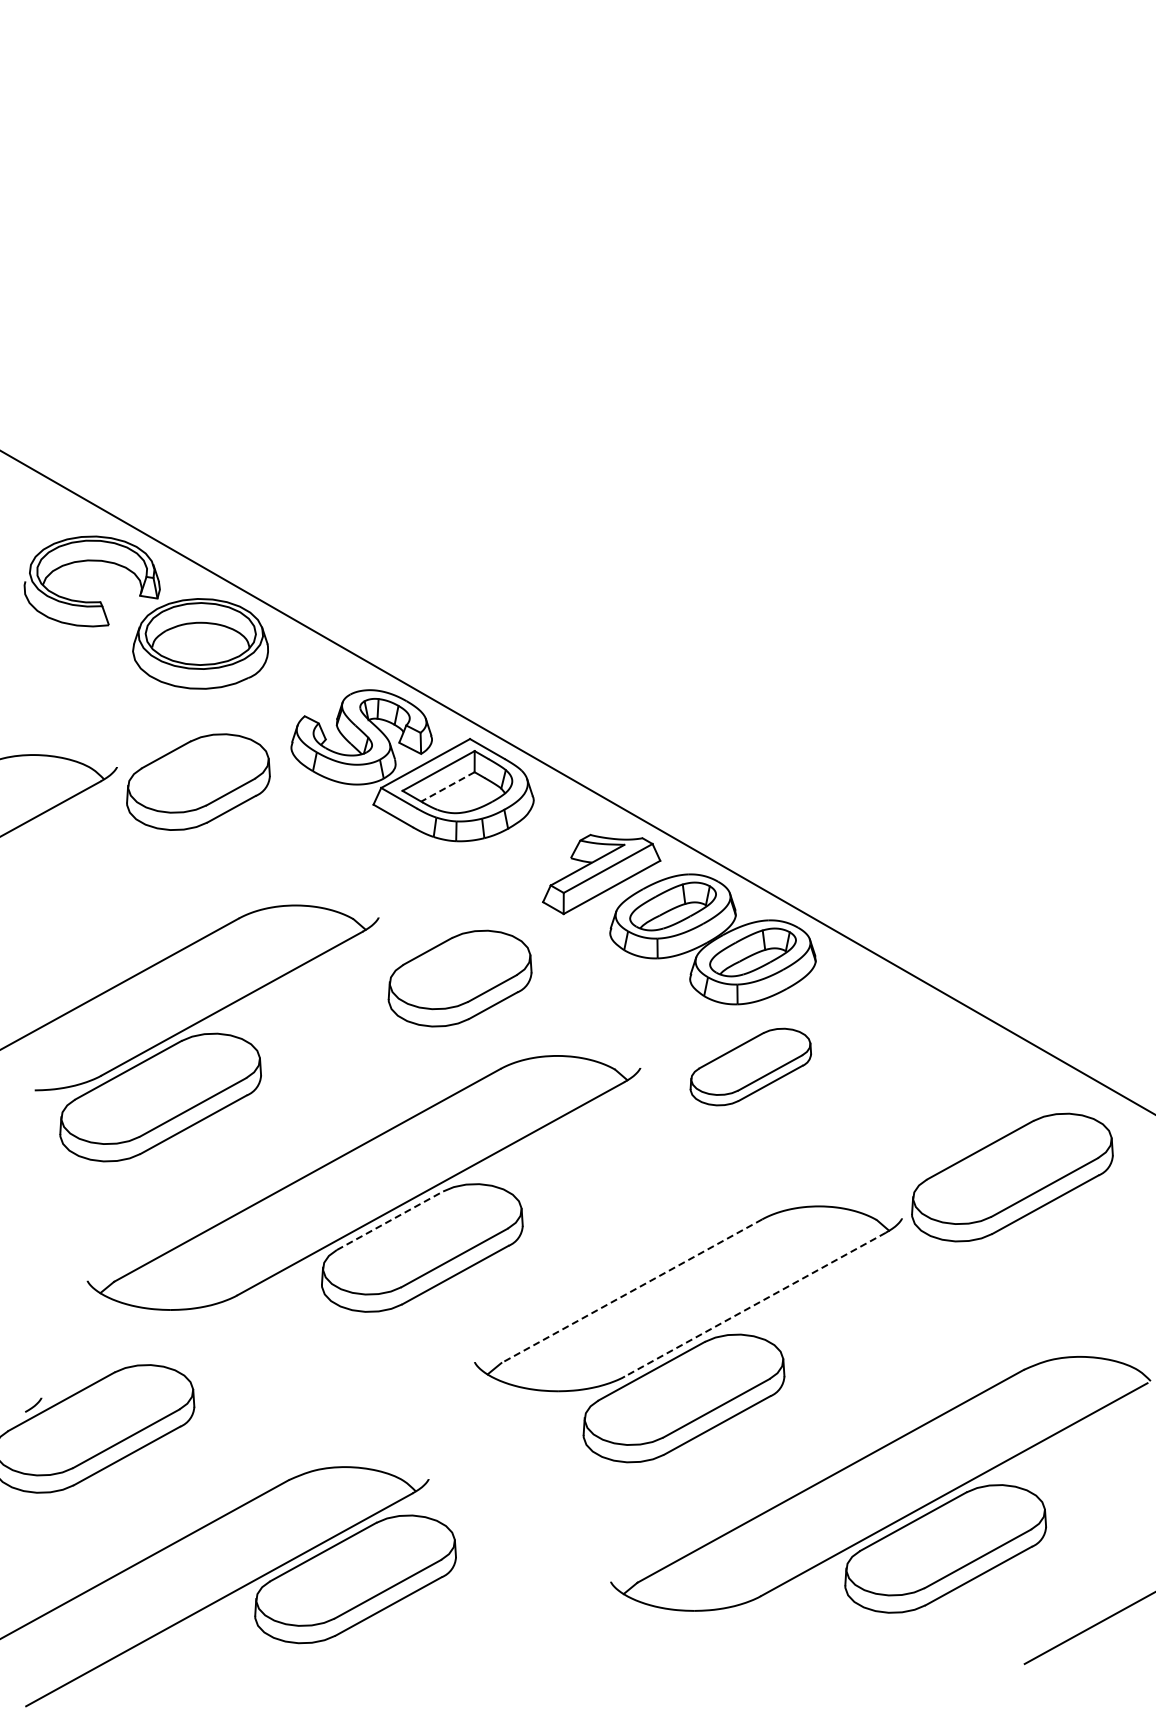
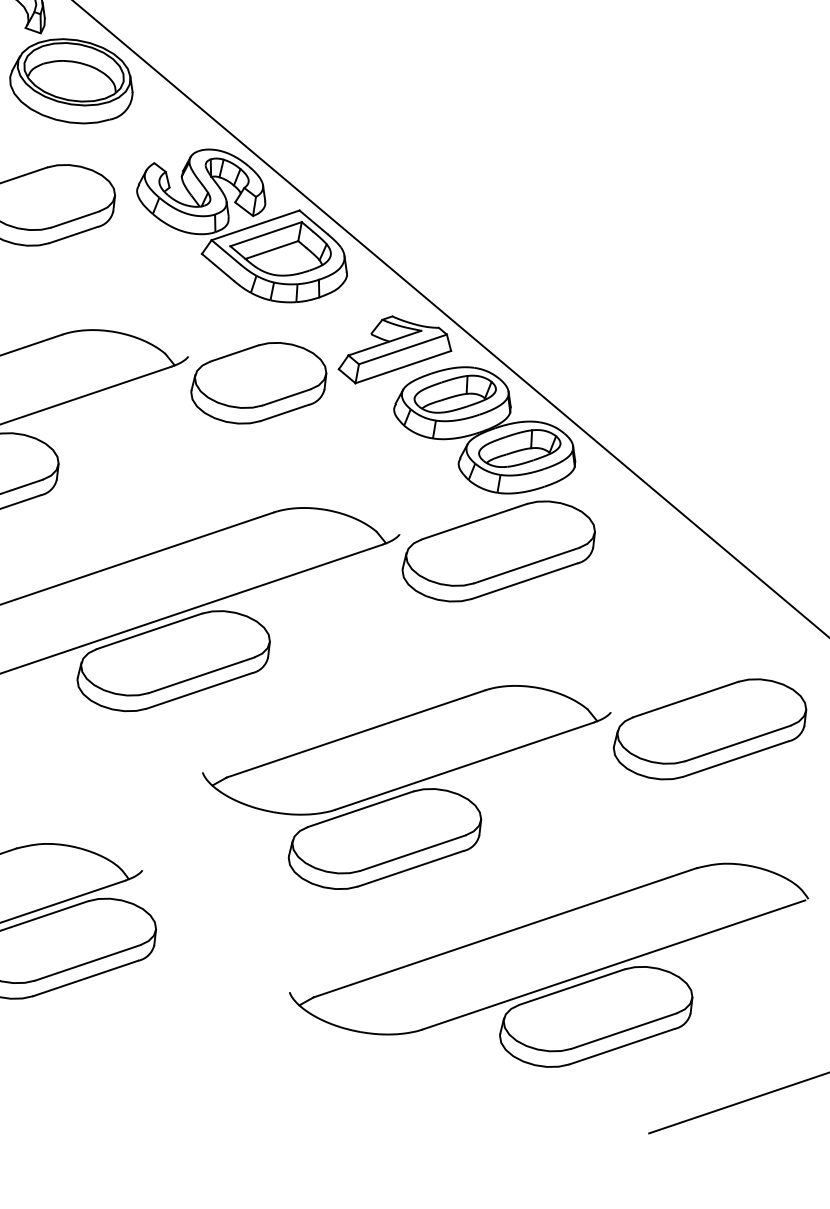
line: (447, 787) -> (271, 250), dashed -> solid
part: (459, 978) -> (258, 383), moved
part: (750, 1066) -> (499, 550), size x1.67
part: (1012, 1177) -> (710, 729), moved
line: (390, 1220) -> (149, 631), dashed -> solid
line: (631, 1291) -> (355, 734), dashed -> solid
line: (755, 1304) -> (464, 765), dashed -> solid

